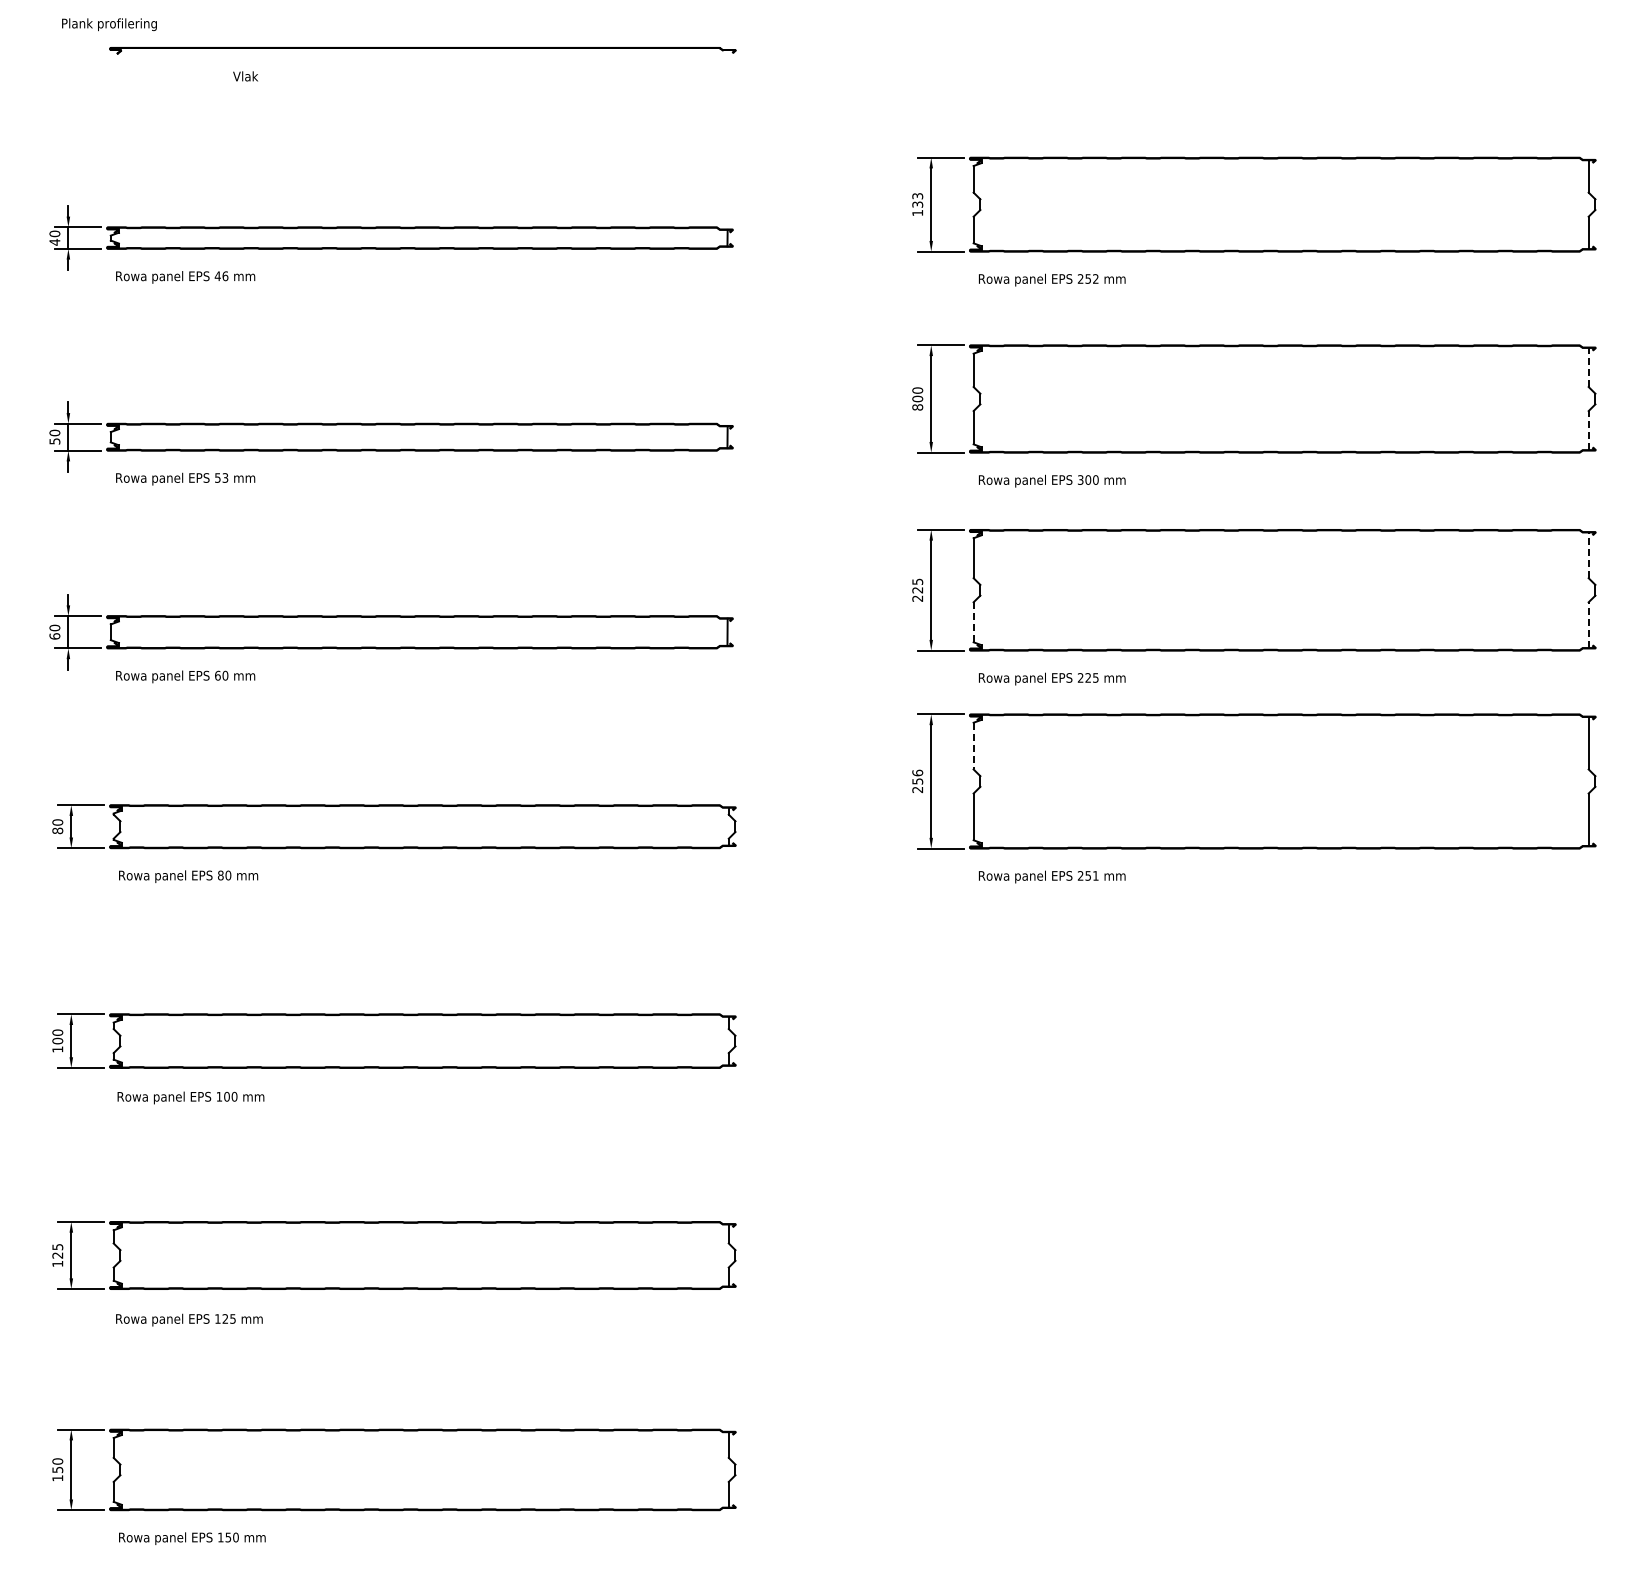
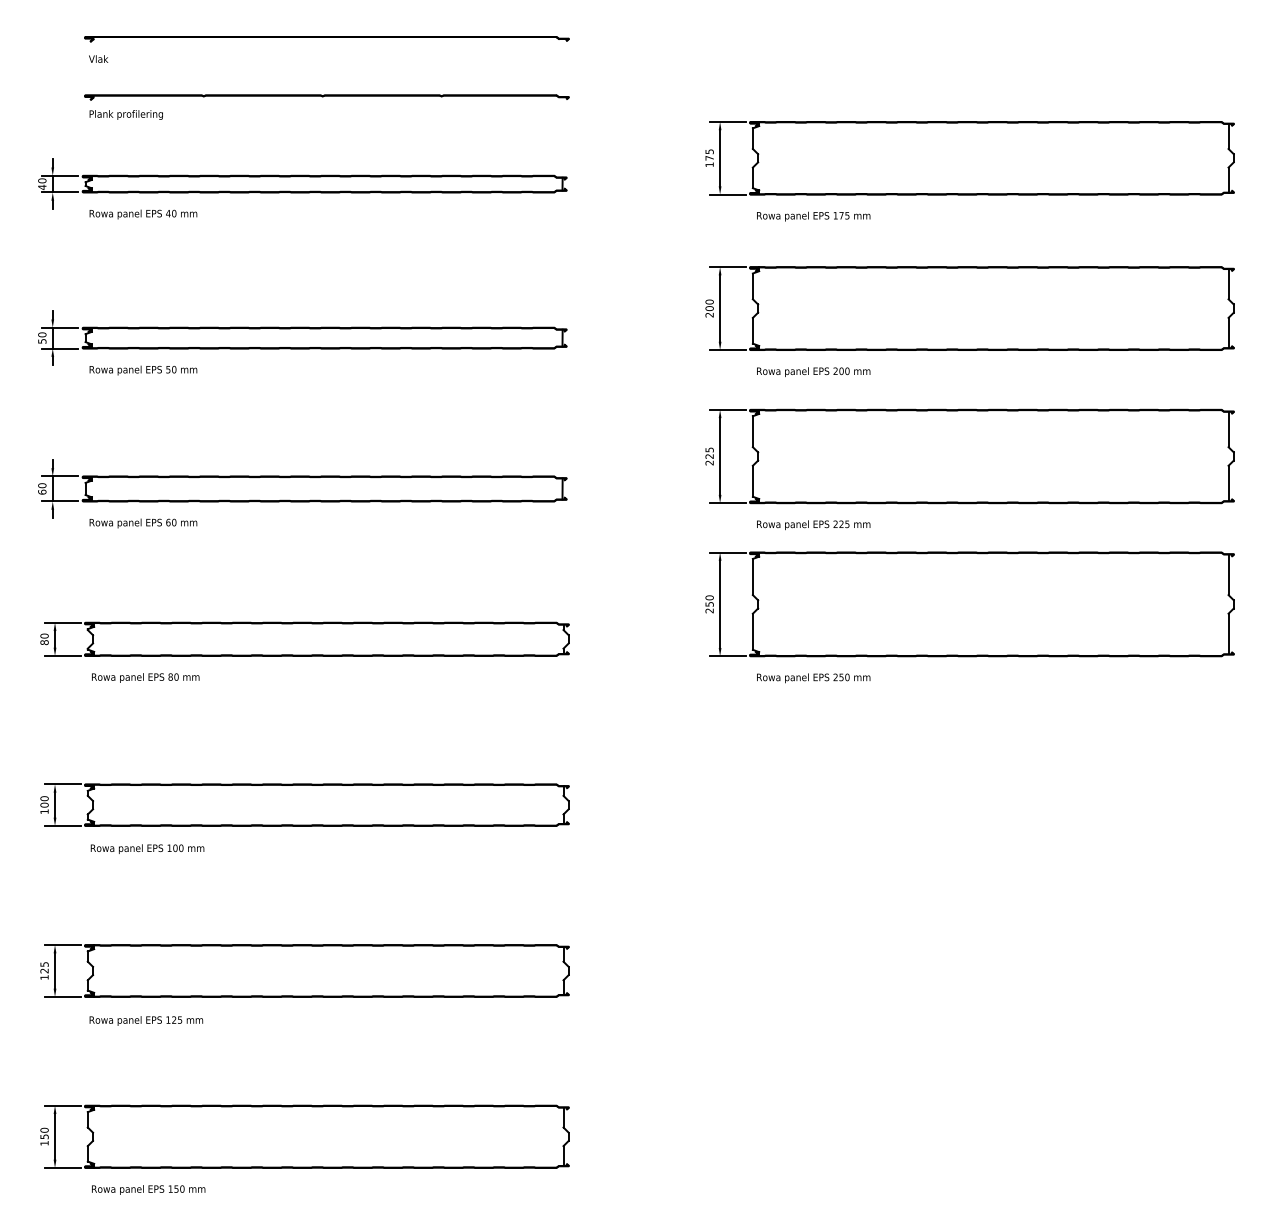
text: (109, 24) -> (126, 114), moved
text: (245, 76) -> (98, 59), moved
part: (422, 126) -> (326, 97), added
text: (917, 200) -> (709, 155), 133 -> 175
text: (225, 275) -> (174, 213), 46 -> 40
text: (1087, 278) -> (840, 215), 252 -> 175
line: (1588, 367) -> (1228, 284), dashed -> solid
text: (917, 407) -> (709, 315), 800 -> 200
line: (1588, 430) -> (1228, 332), dashed -> solid
text: (225, 477) -> (174, 369), 53 -> 50
text: (1080, 479) -> (835, 370), 300 -> 200
line: (1588, 555) -> (1228, 429), dashed -> solid
line: (973, 622) -> (752, 481), dashed -> solid
line: (1588, 625) -> (1228, 483), dashed -> solid
line: (973, 746) -> (752, 577), dashed -> solid
text: (917, 772) -> (709, 597), 256 -> 250
text: (1095, 875) -> (847, 677), 251 -> 250

